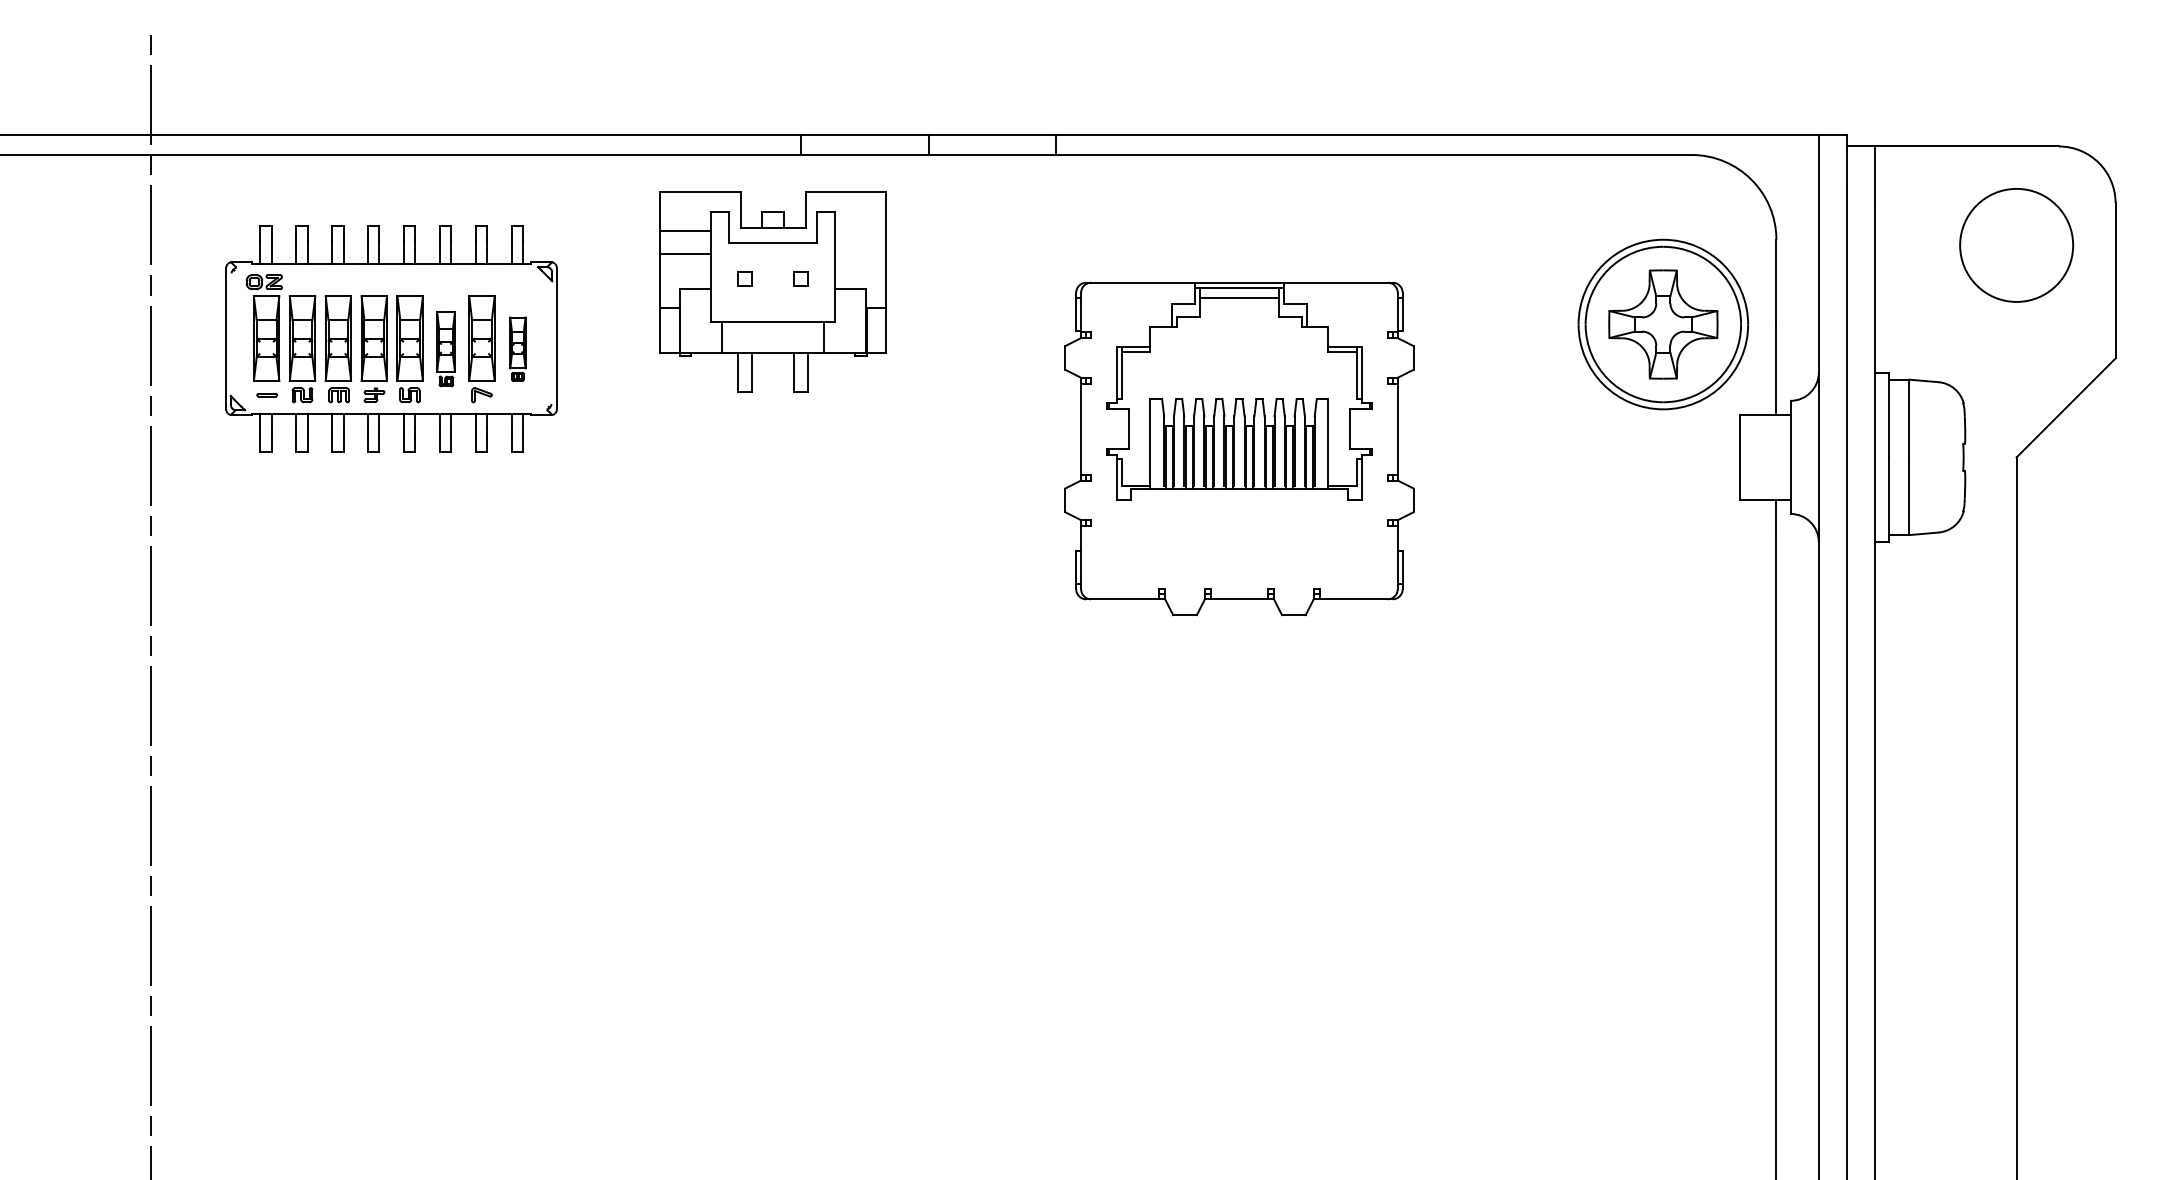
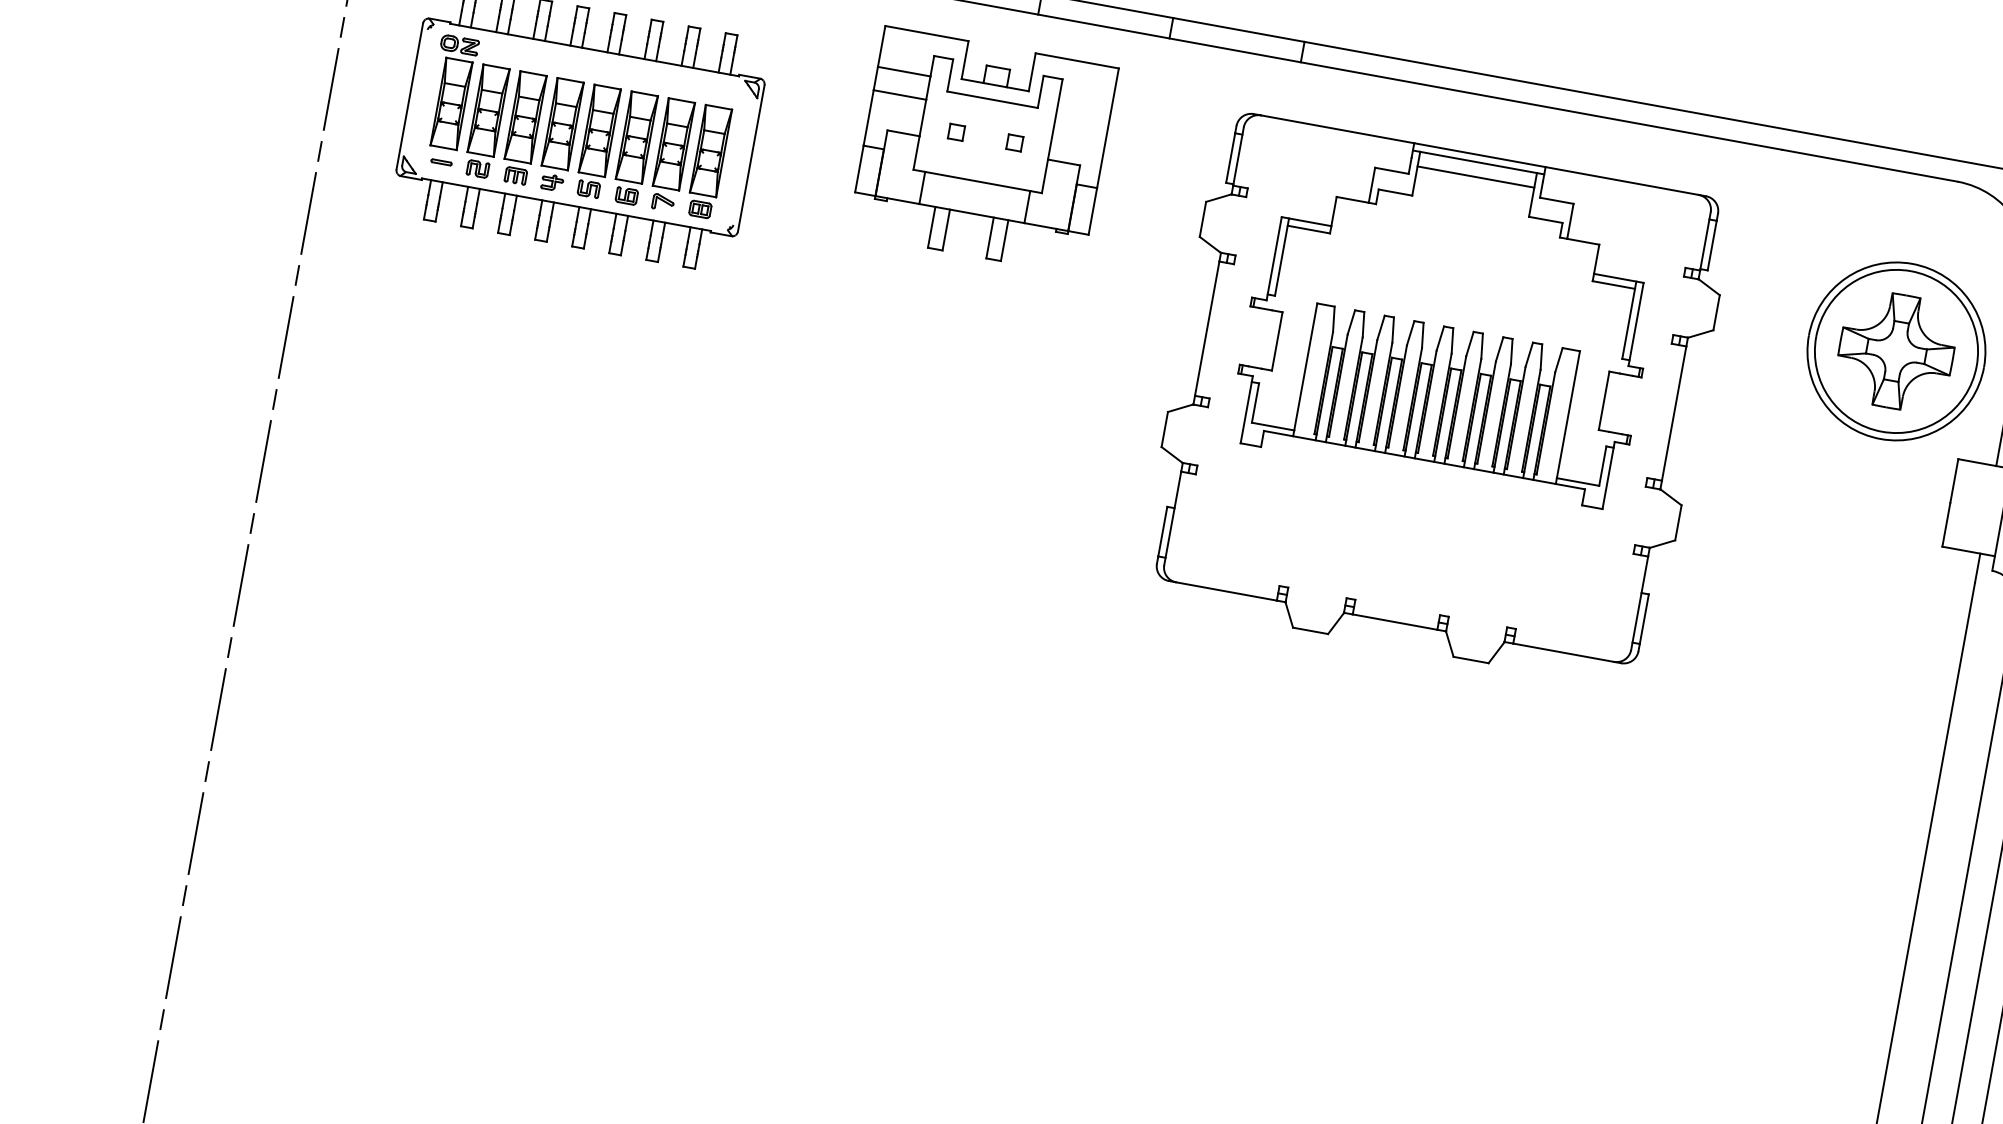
part: (445, 349) -> (634, 148), size x1.43
part: (517, 349) -> (708, 162), size x1.67
part: (1239, 448) -> (1435, 399), size x1.43

